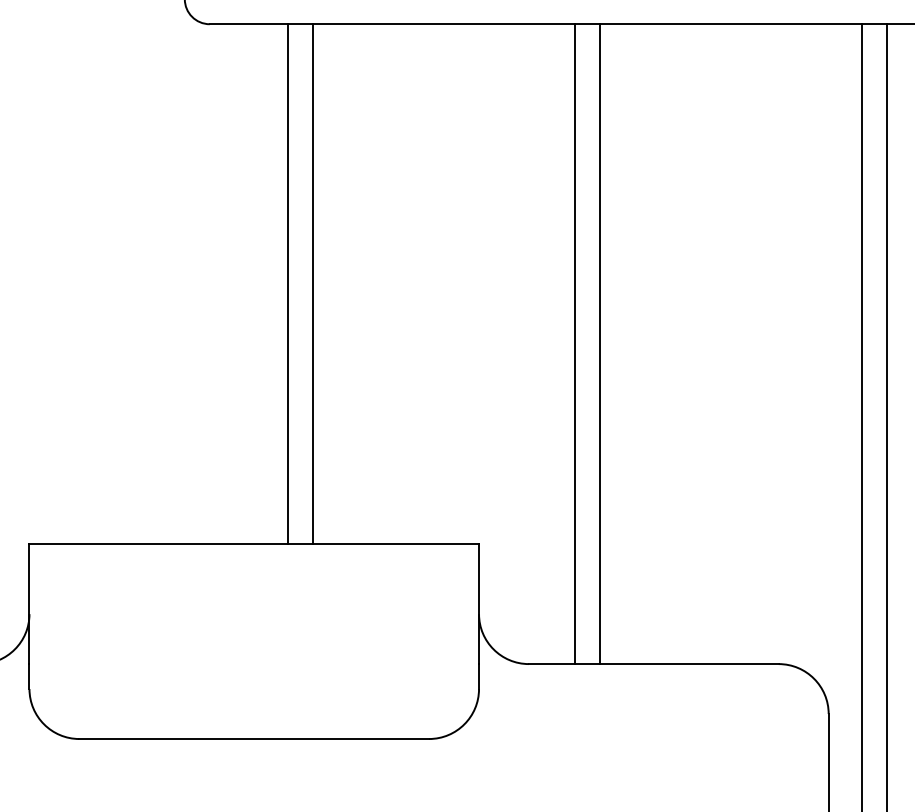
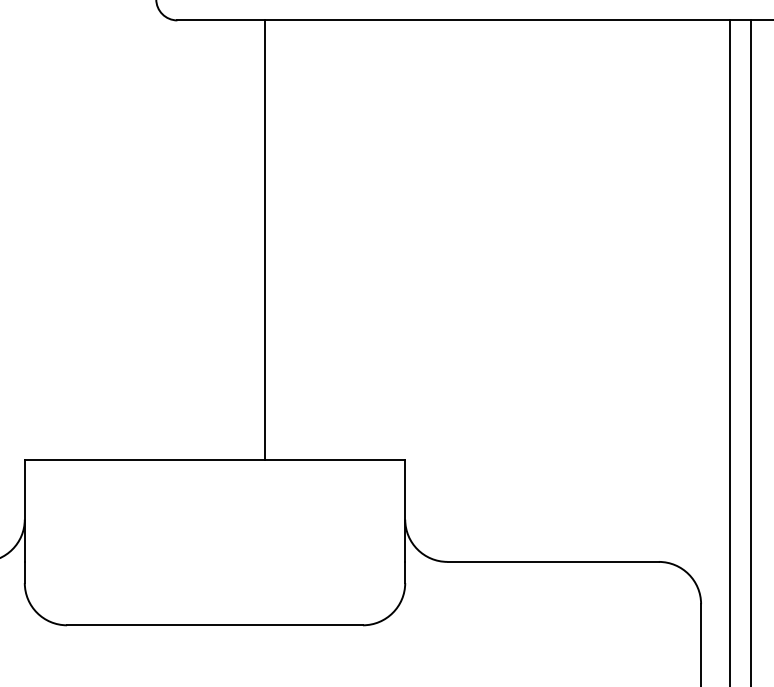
line: (287, 284) -> (243, 240), removed
line: (575, 343) -> (486, 290), removed
line: (599, 343) -> (507, 290), removed

